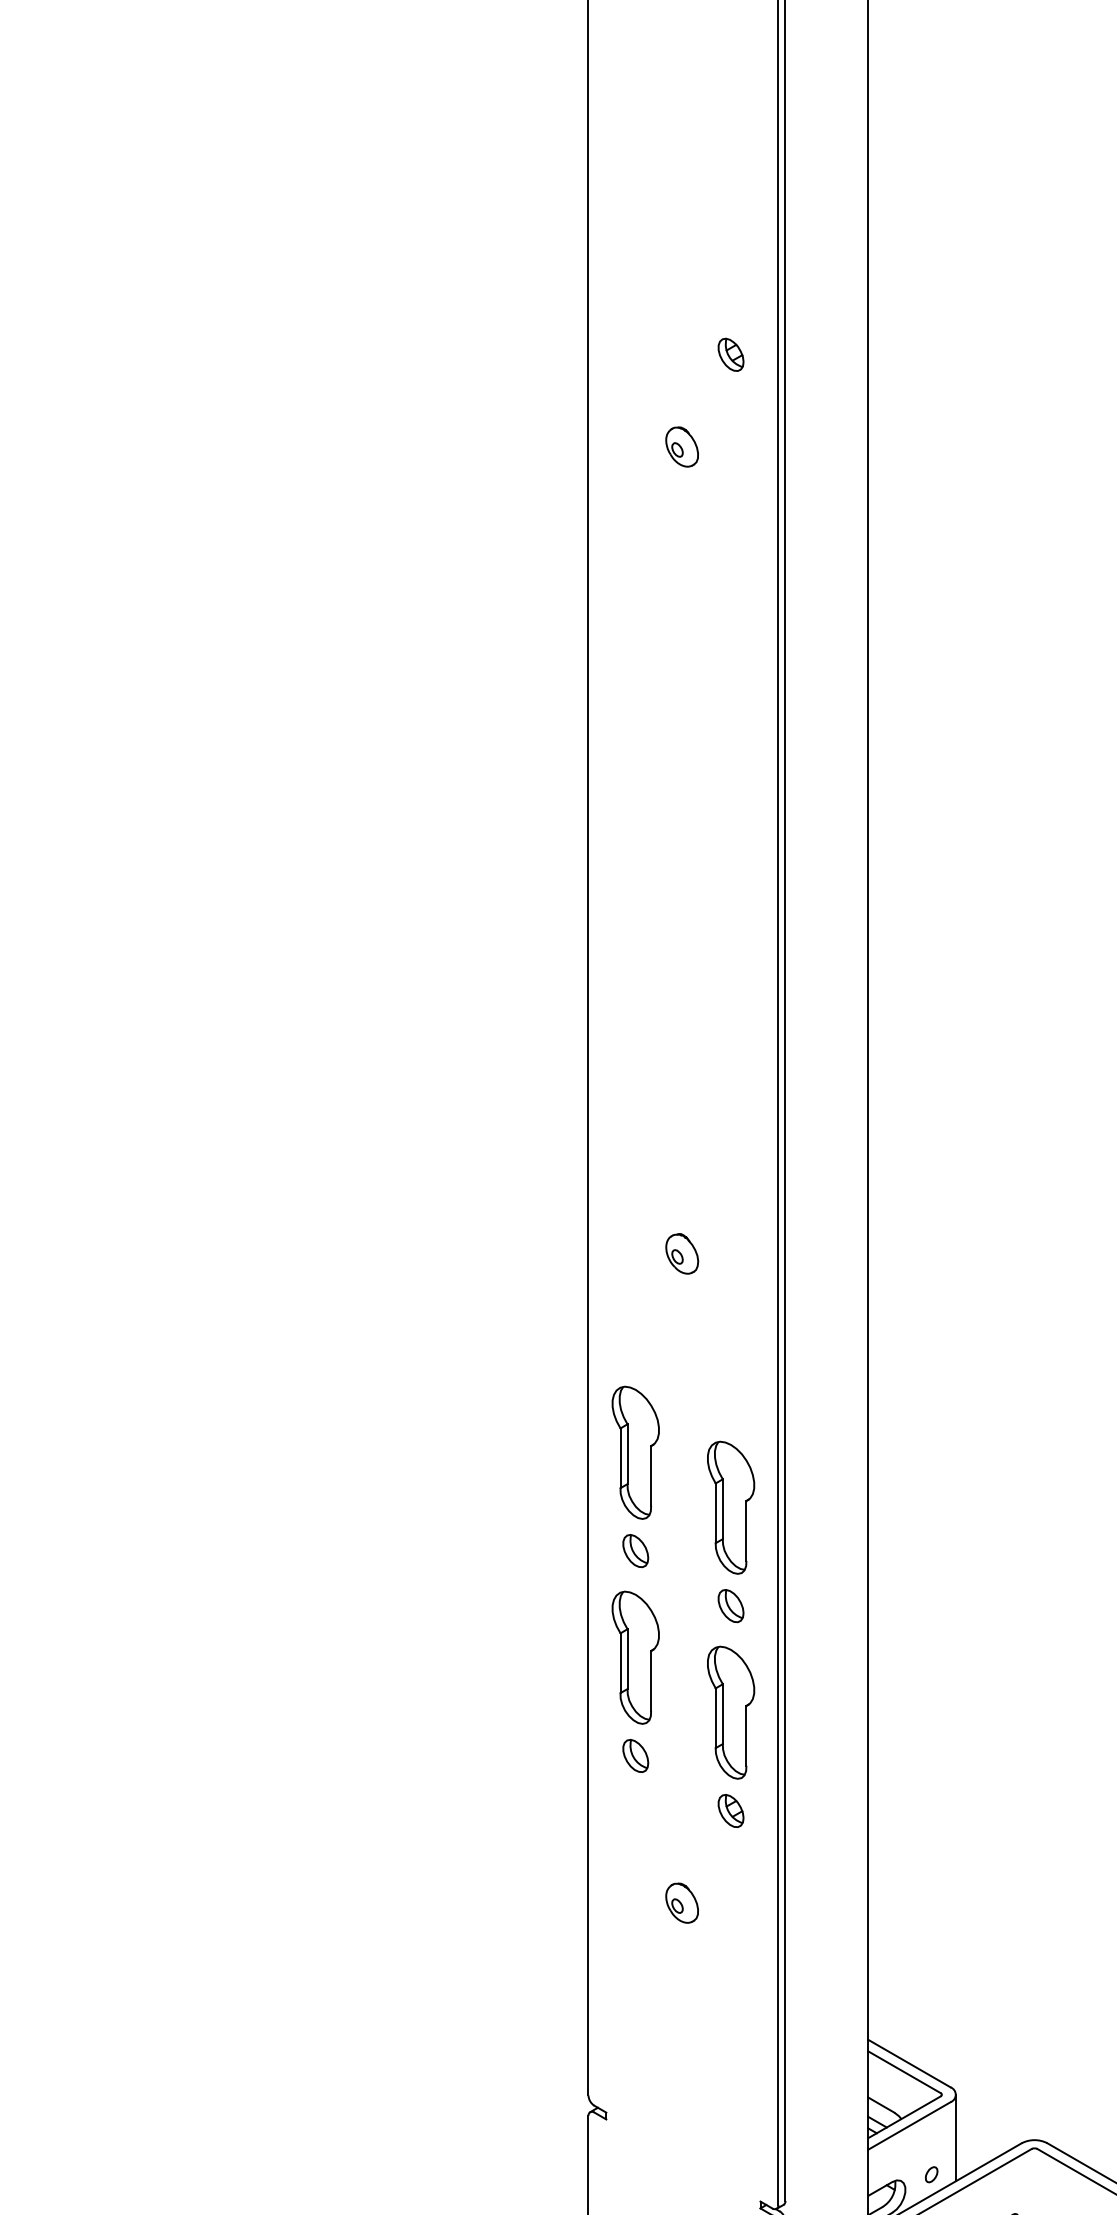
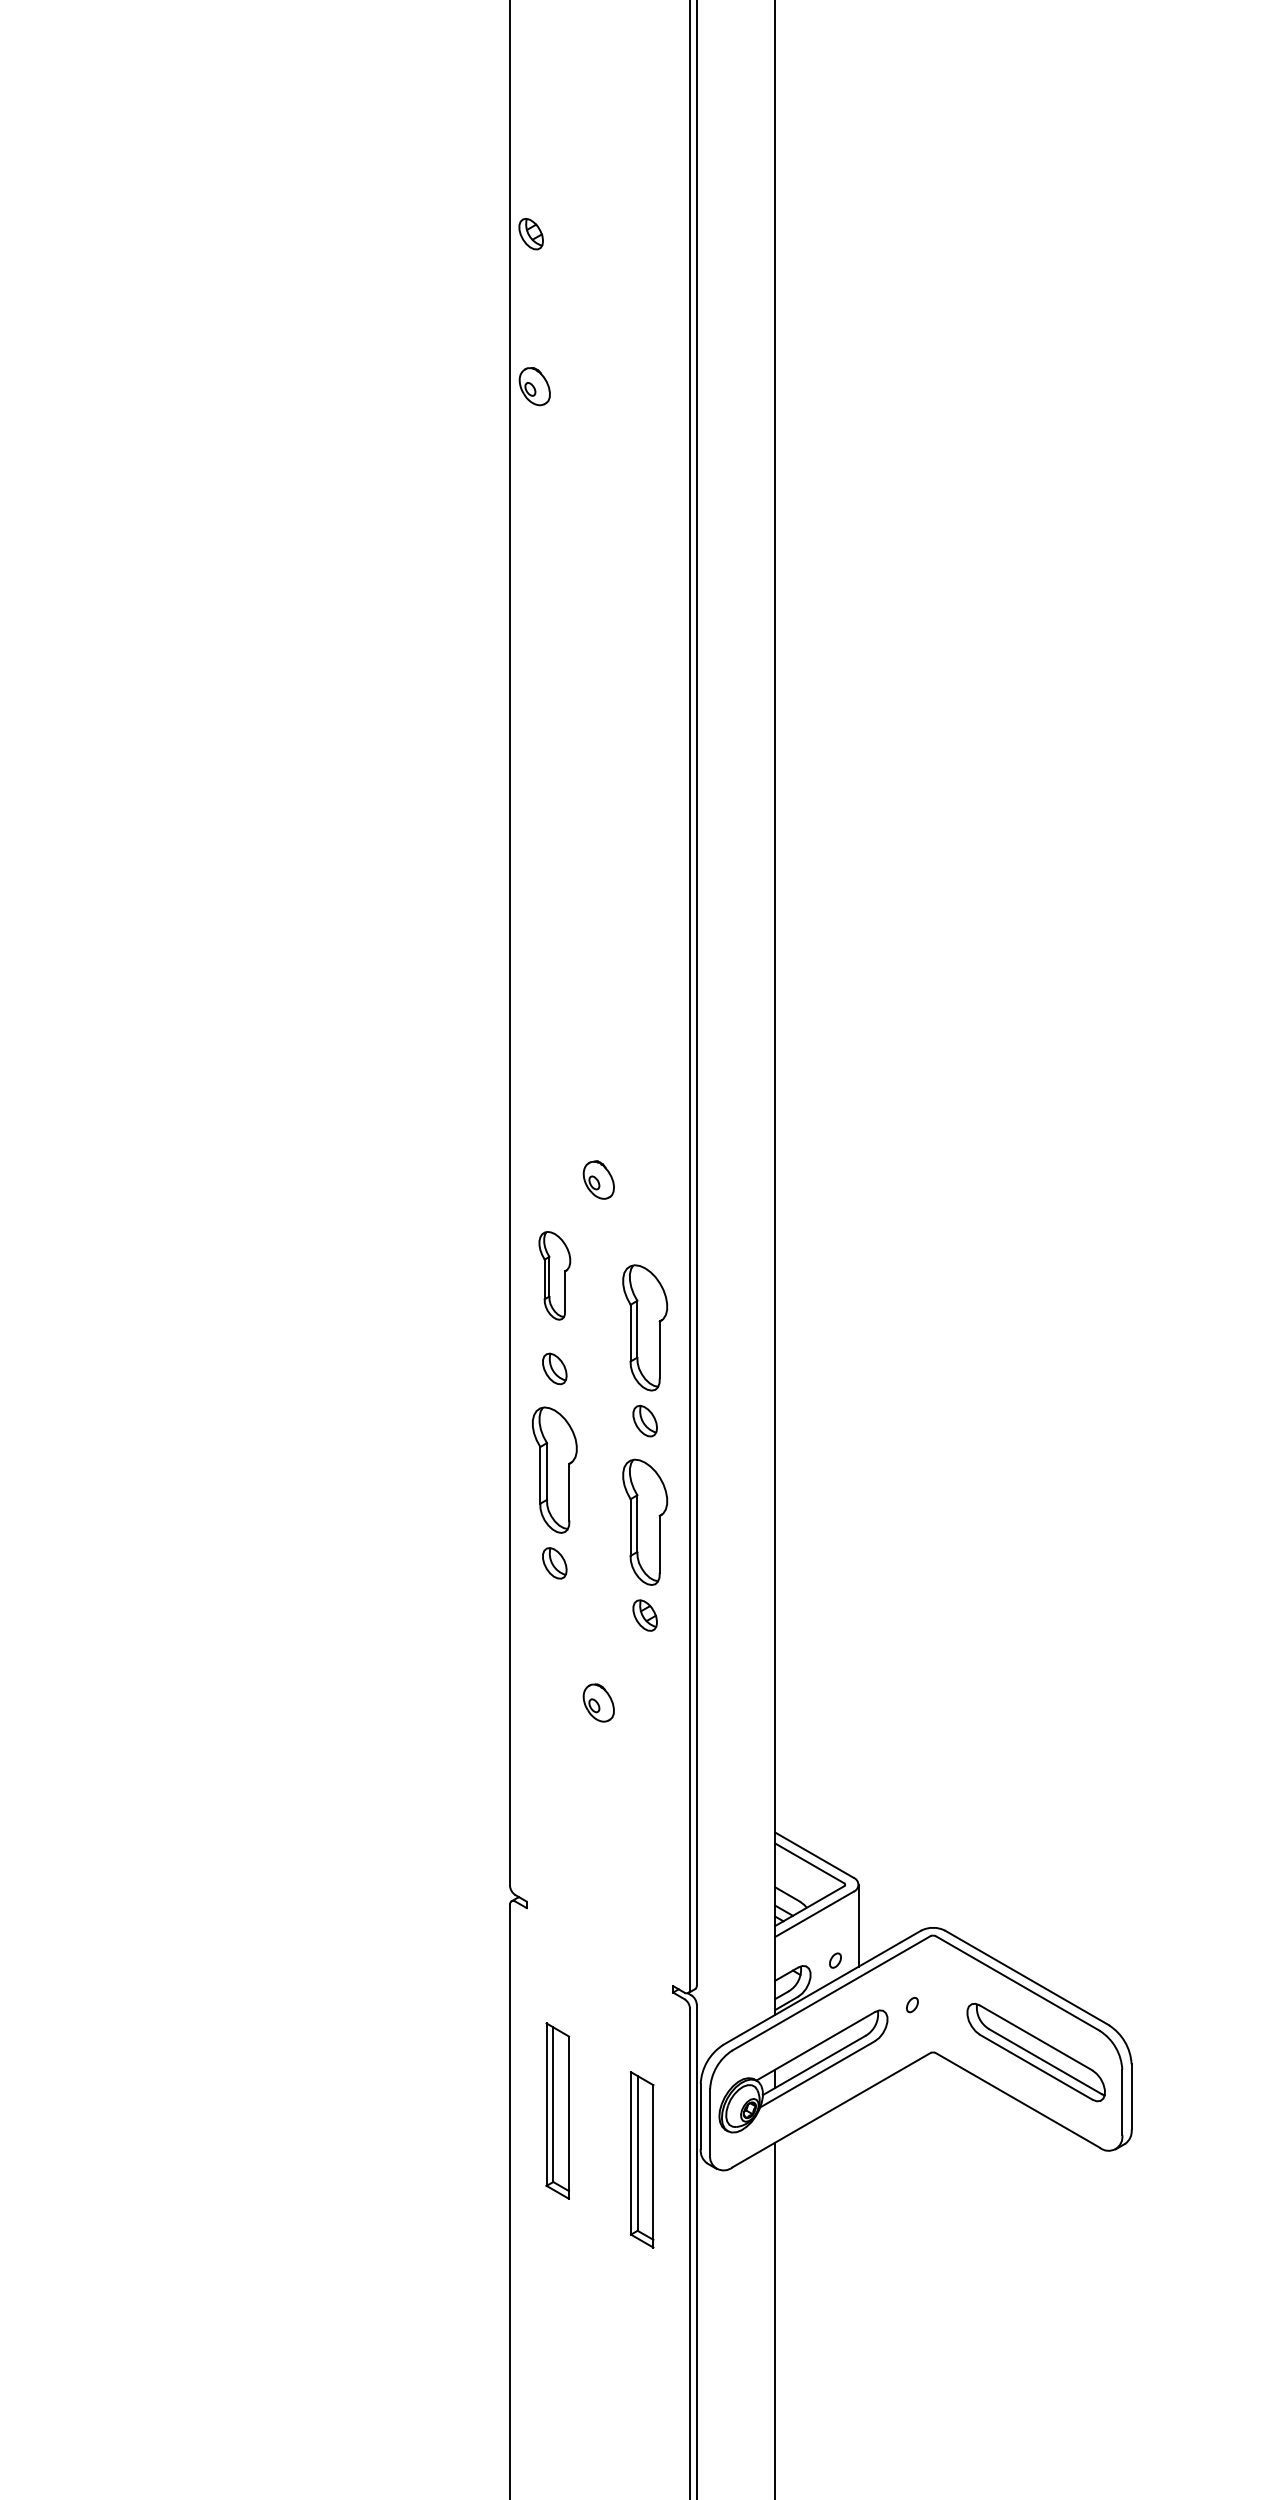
part: (730, 354) -> (530, 233), moved
part: (681, 446) -> (534, 386), moved
part: (681, 1253) -> (598, 1179), moved
part: (635, 1452) -> (554, 1275), size x0.7

